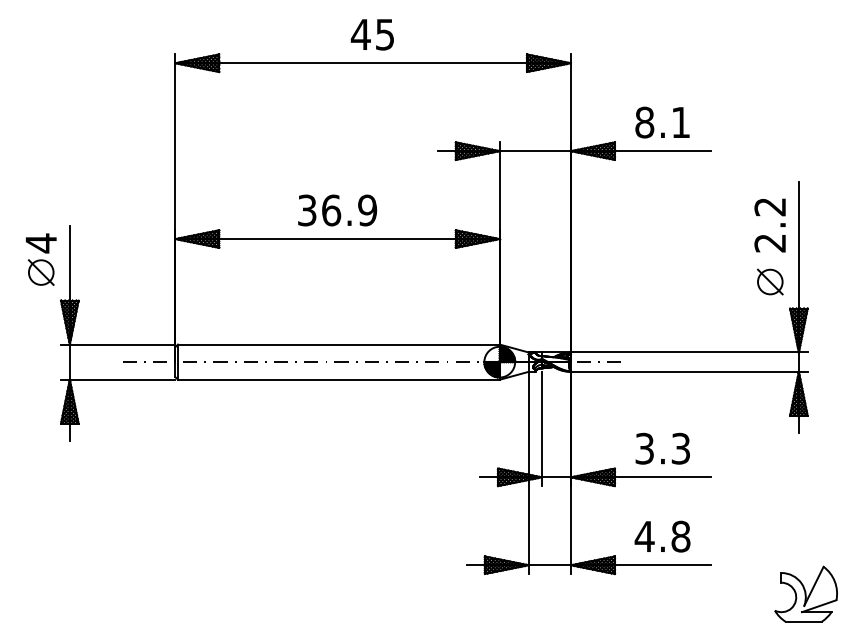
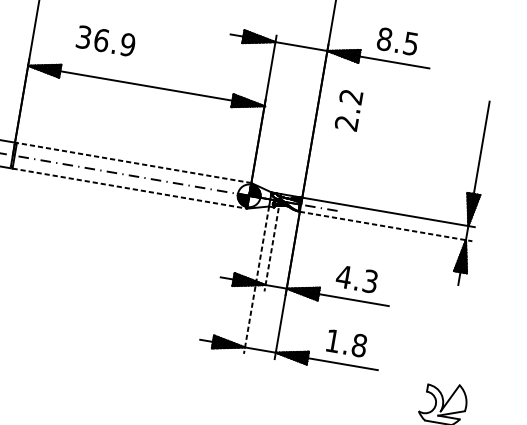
text: (680, 122) -> (410, 43), 8.1 -> 8.5
text: (337, 210) -> (105, 41), moved
text: (769, 225) -> (348, 110), moved
part: (770, 281) -> (456, 170), removed
line: (338, 344) -> (133, 162), solid -> dashed
line: (689, 371) -> (386, 226), solid -> dashed
line: (338, 379) -> (129, 188), solid -> dashed
line: (541, 429) -> (271, 250), solid -> dashed
text: (644, 448) -> (343, 276), 3.3 -> 4.3
line: (528, 473) -> (256, 280), solid -> dashed
text: (644, 536) -> (332, 340), 4.8 -> 1.8

